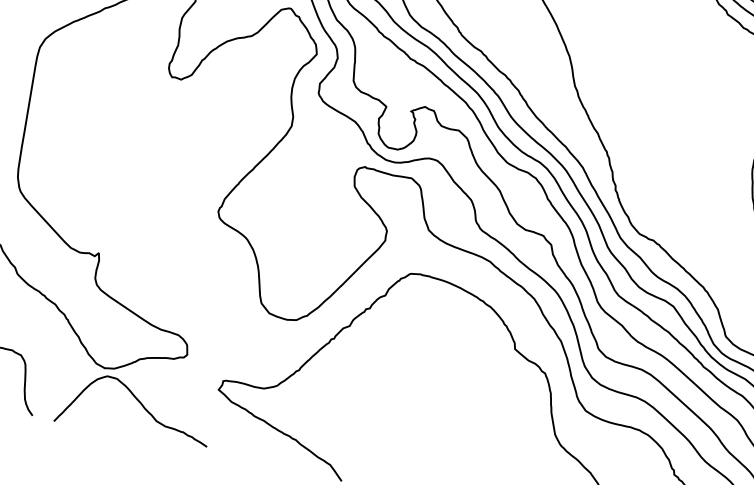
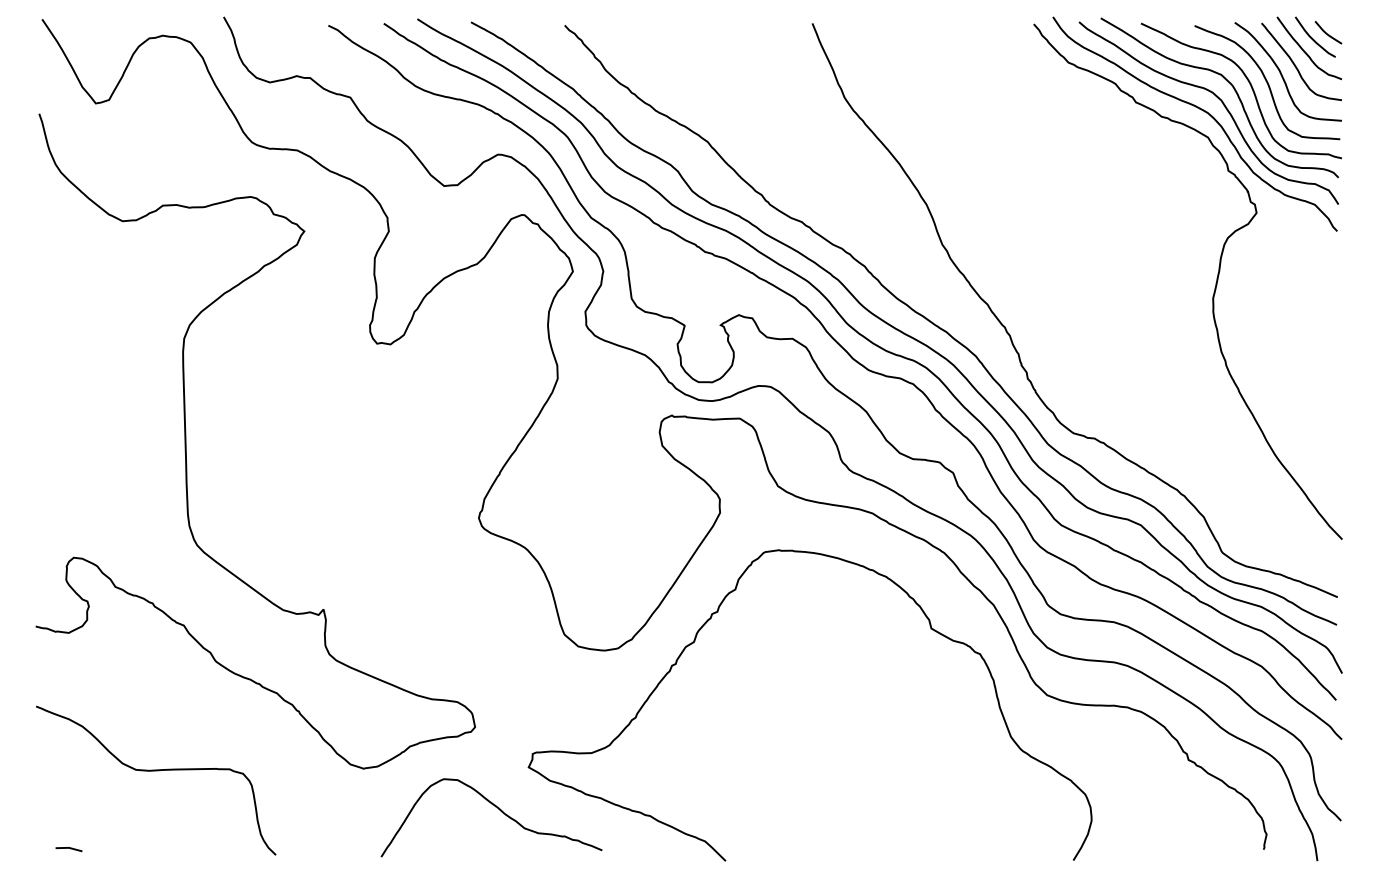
curve: (141, 404) -> (498, 809), moved

